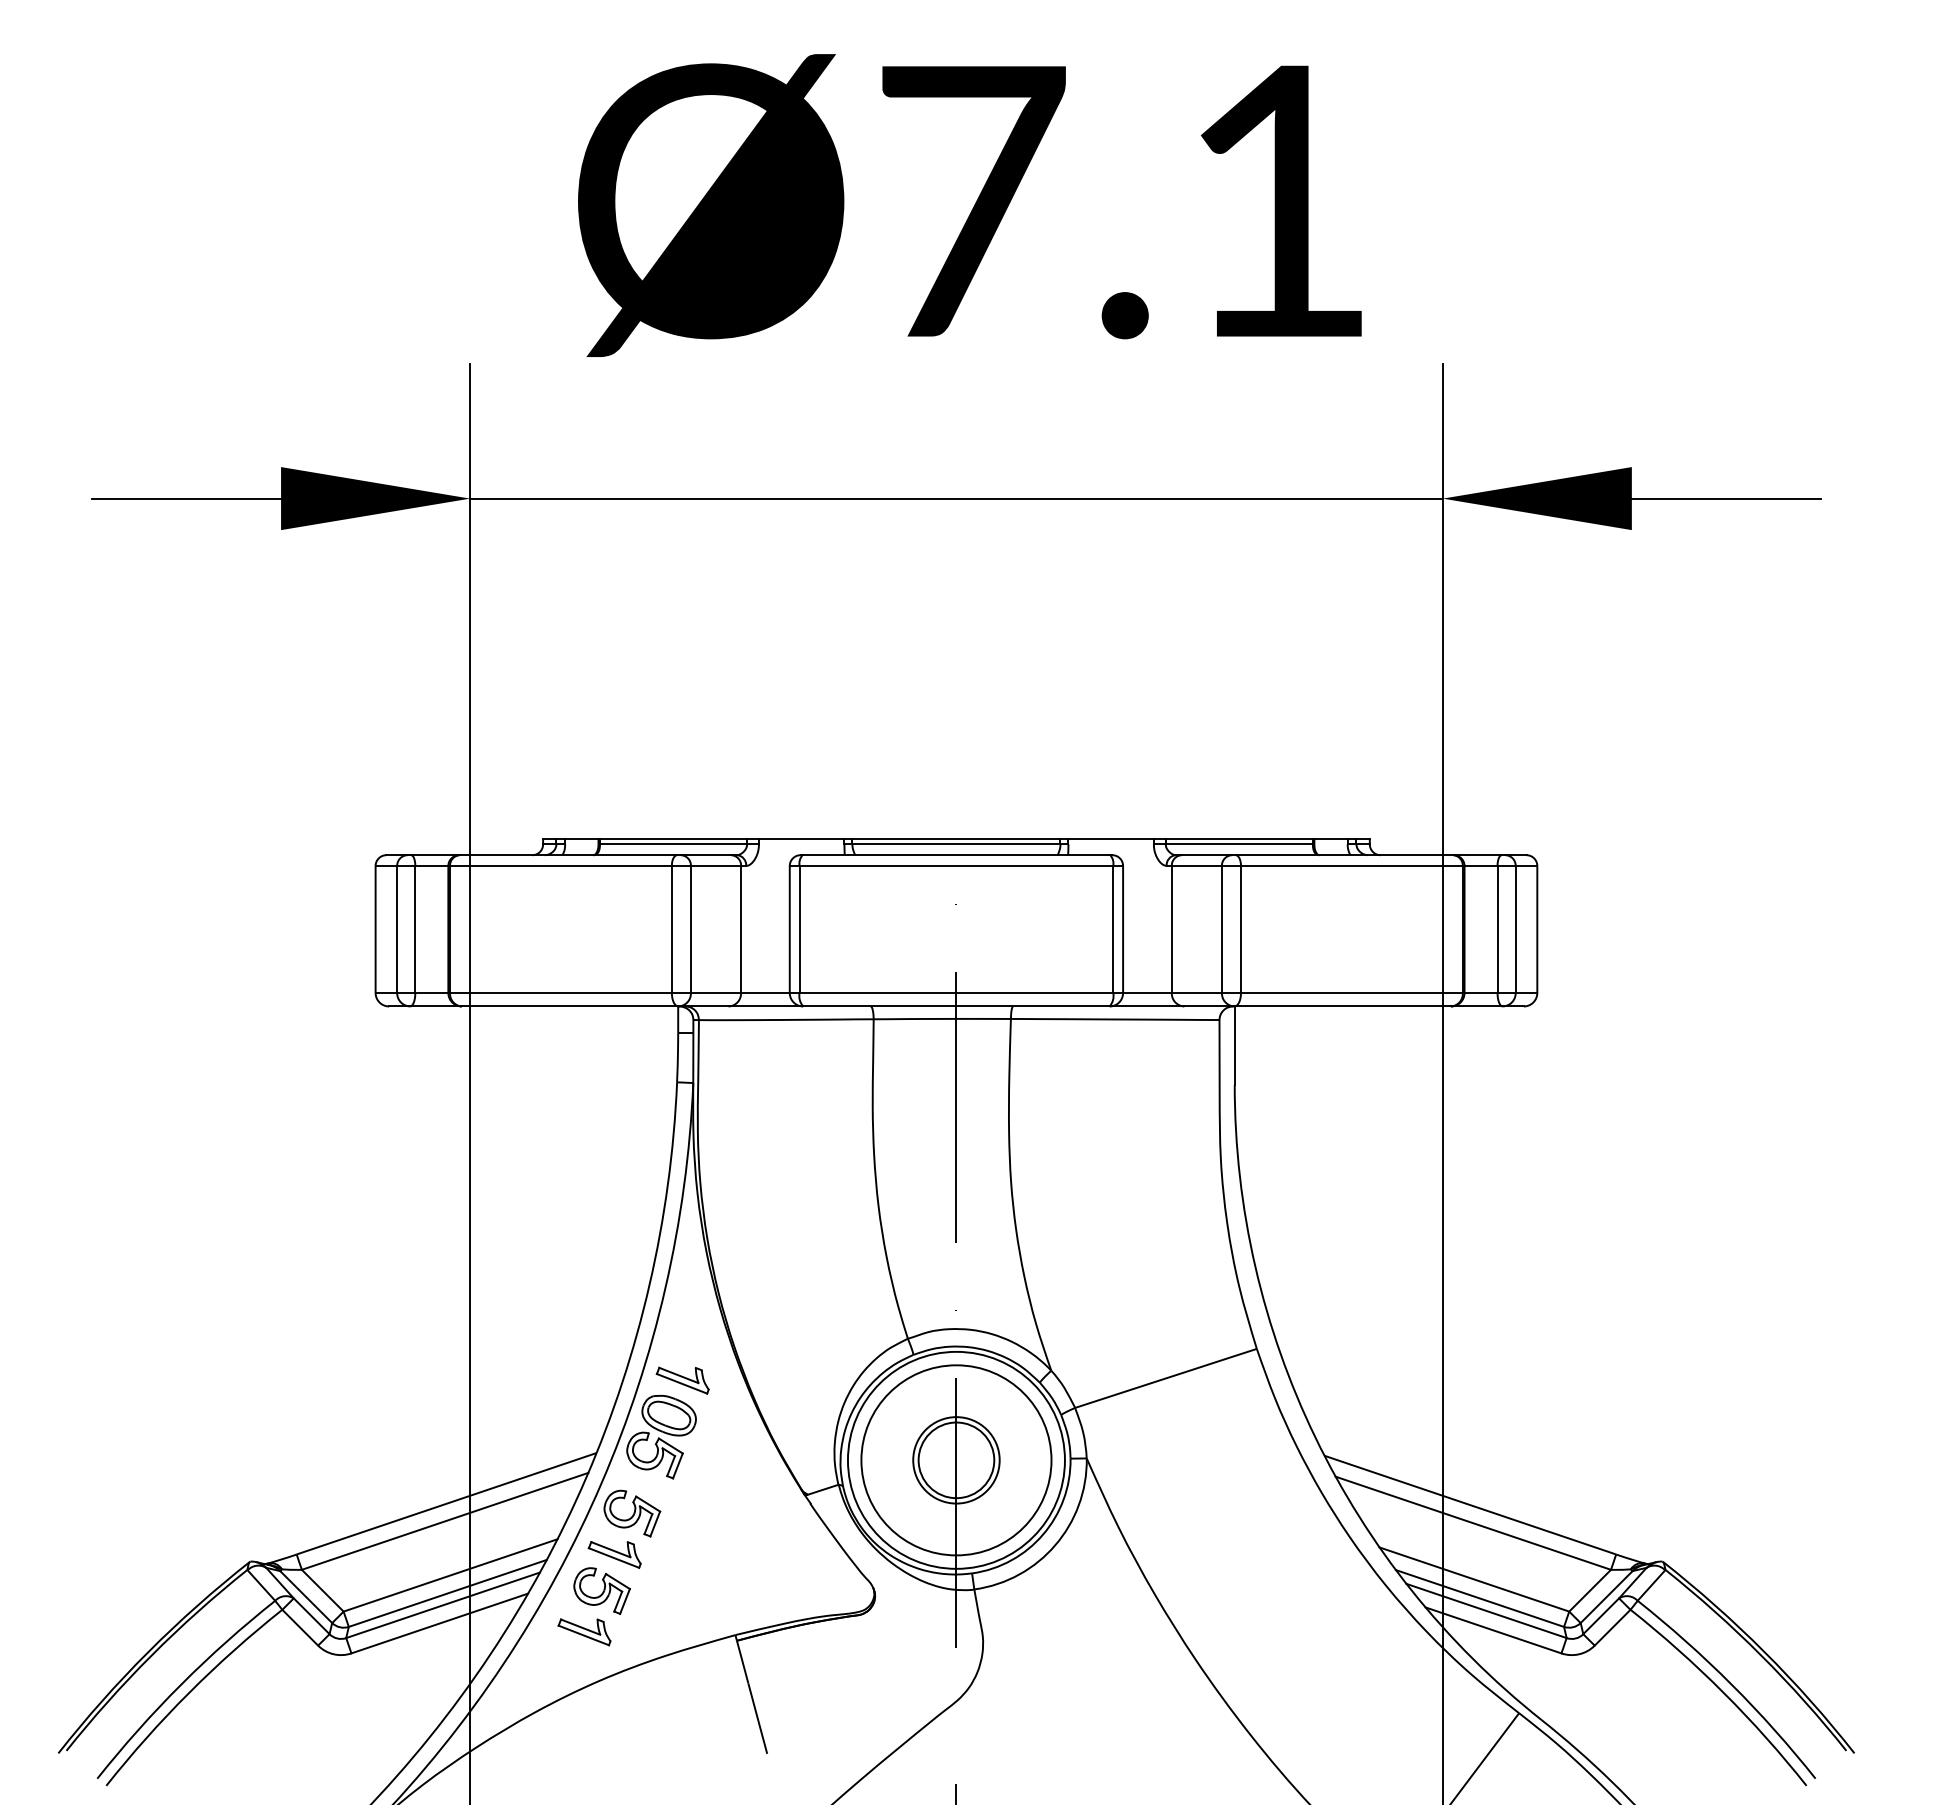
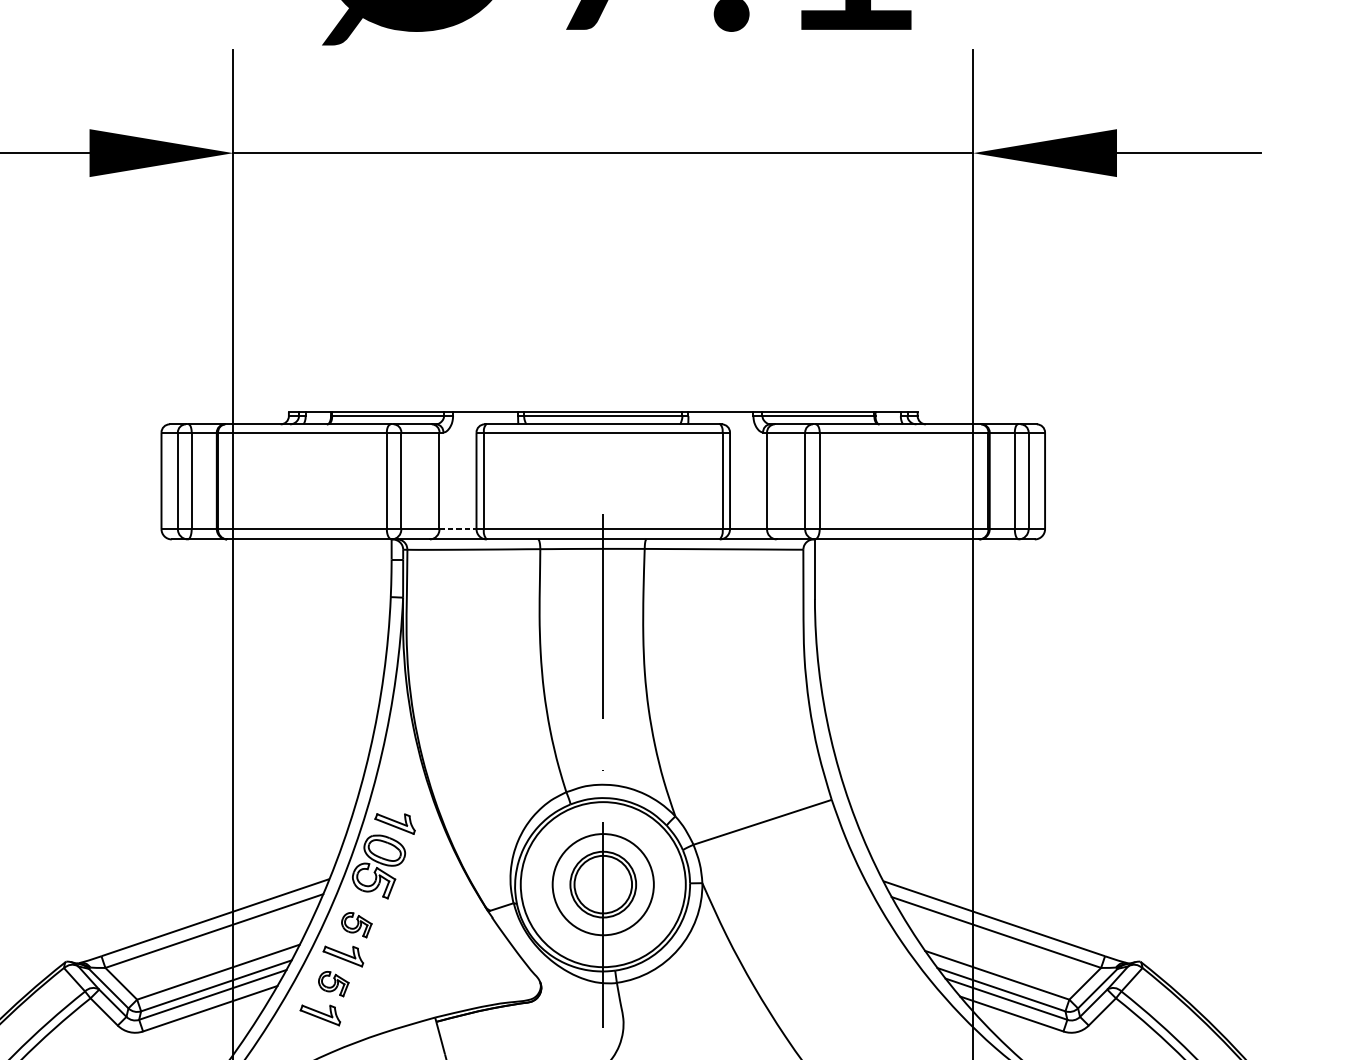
line: (765, 992) -> (458, 528), solid -> dashed
circle: (956, 1460) -> (603, 884), size x0.7
part: (632, 1513) -> (356, 925), size x0.7
part: (601, 1590) -> (333, 983), size x0.7

